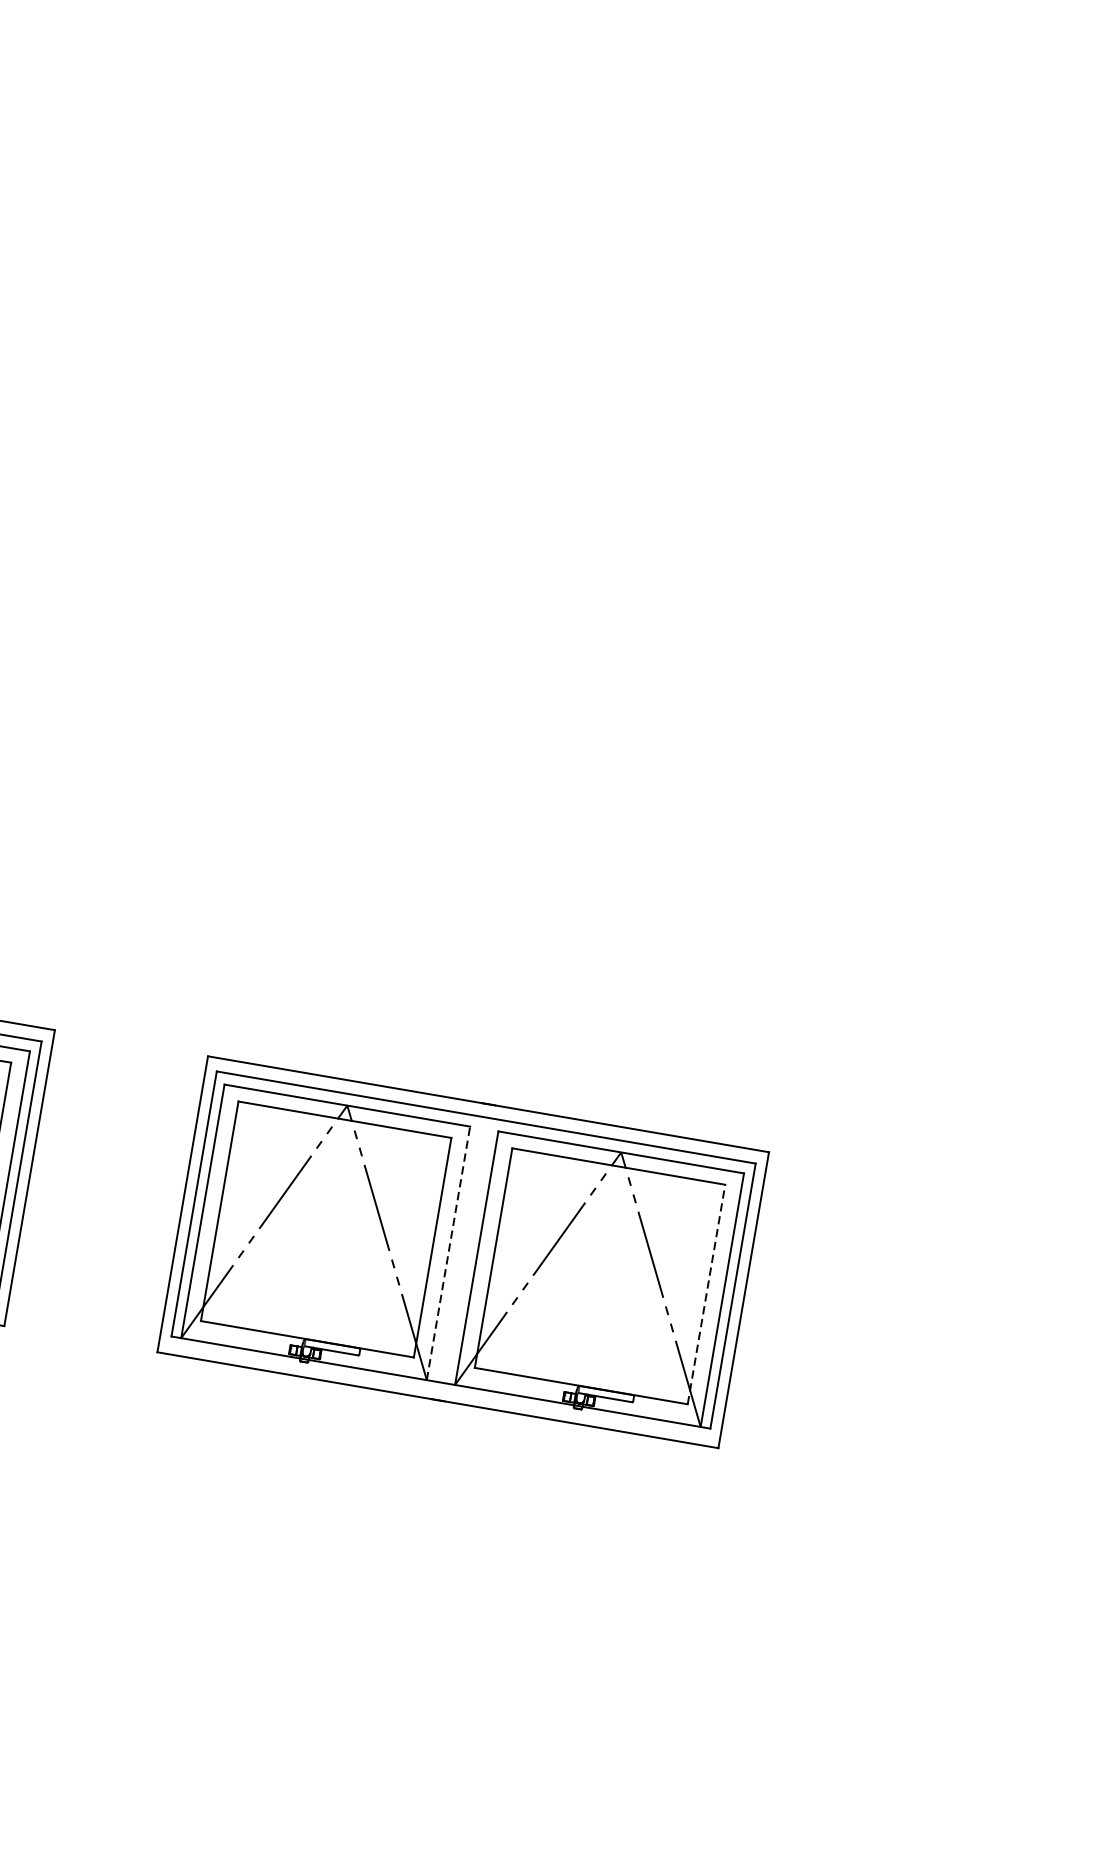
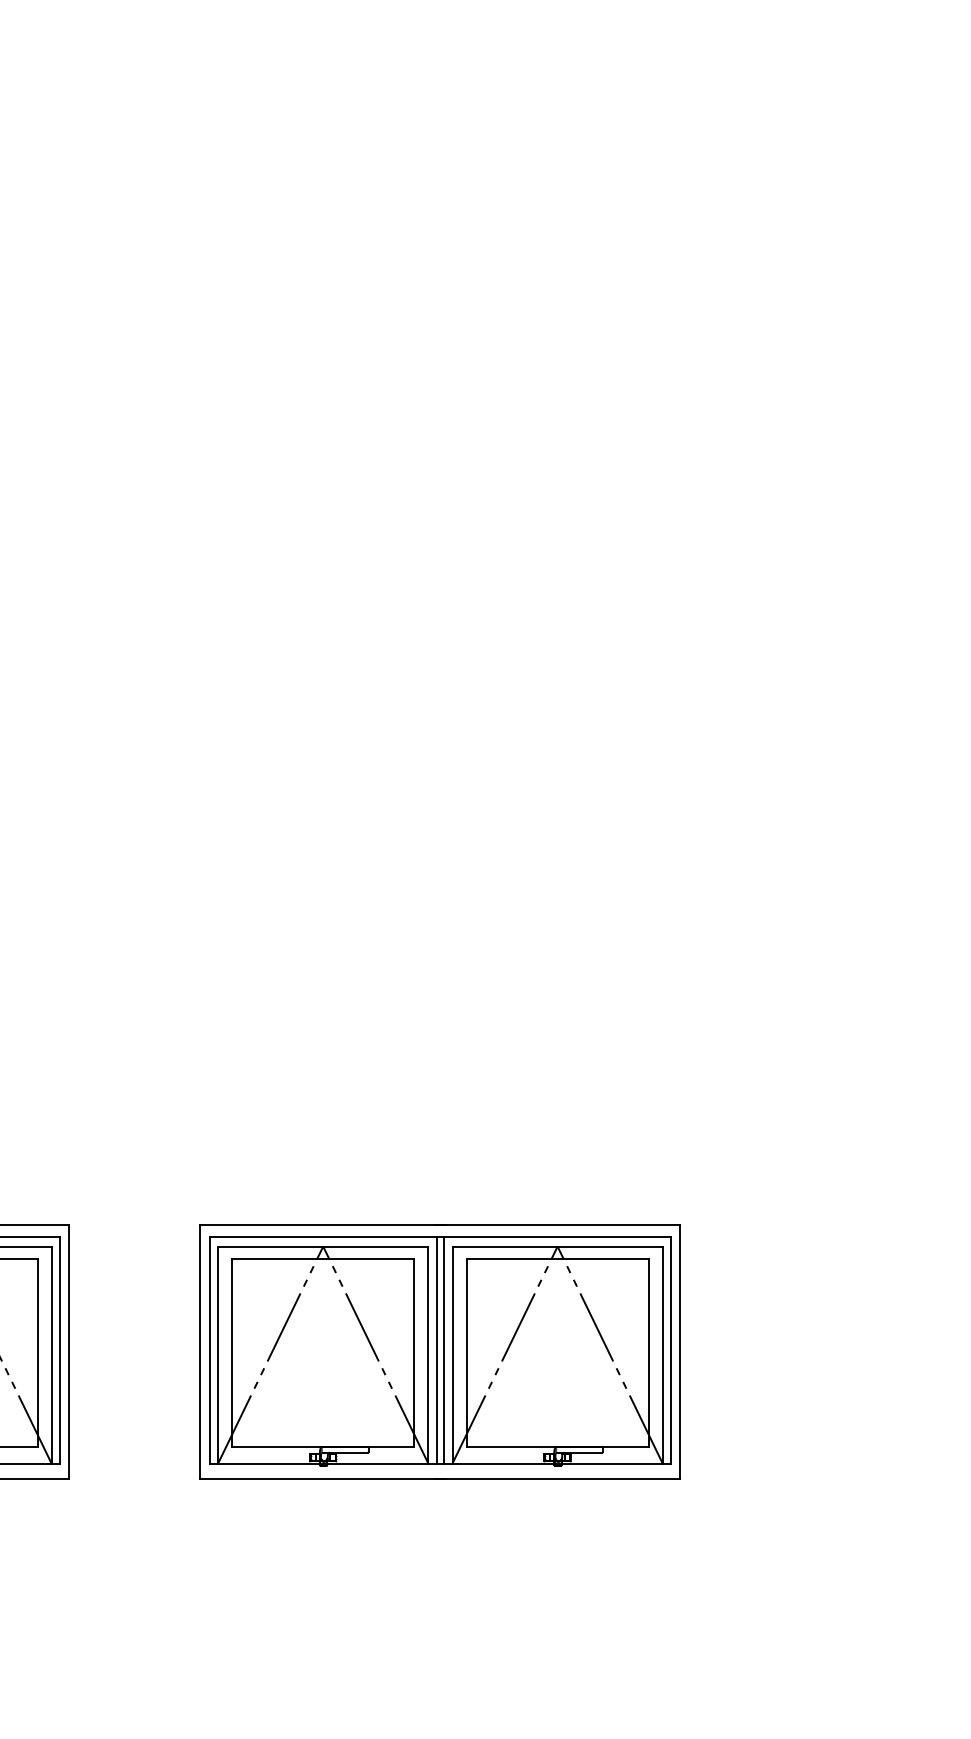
line: (459, 1248) -> (436, 1349), added
line: (468, 1250) -> (444, 1349), added
line: (448, 1252) -> (428, 1354), dashed -> solid
line: (706, 1294) -> (648, 1352), dashed -> solid

